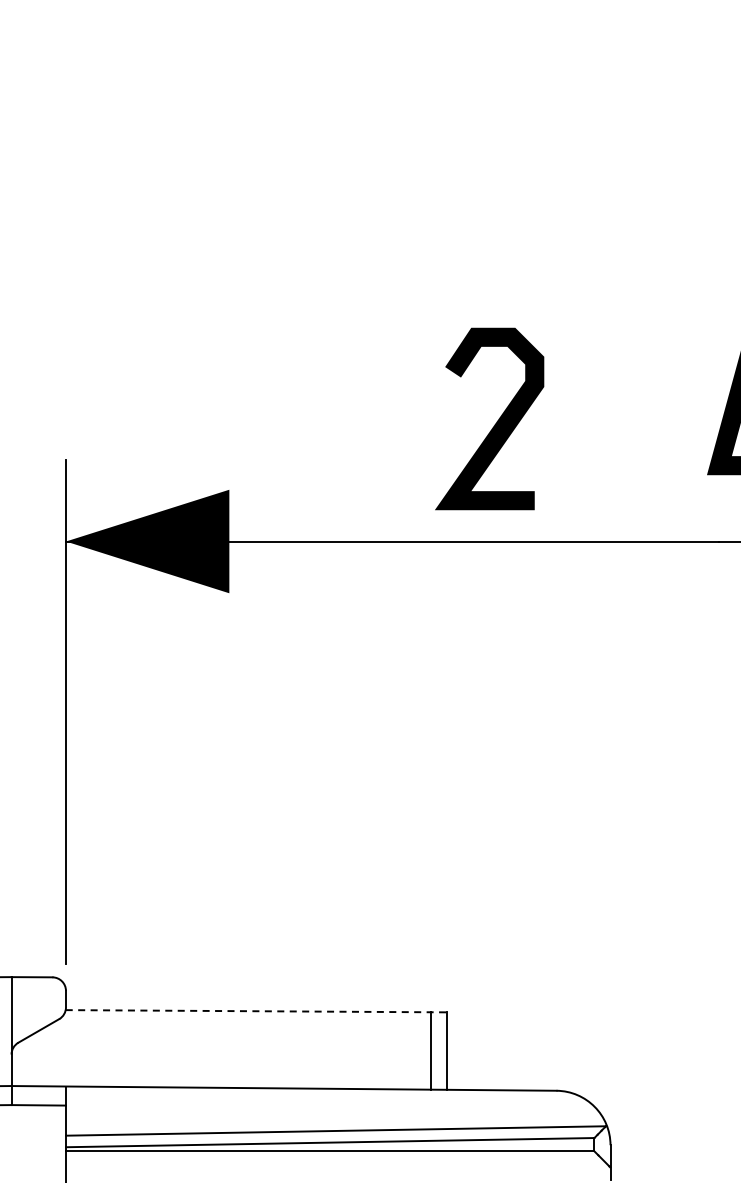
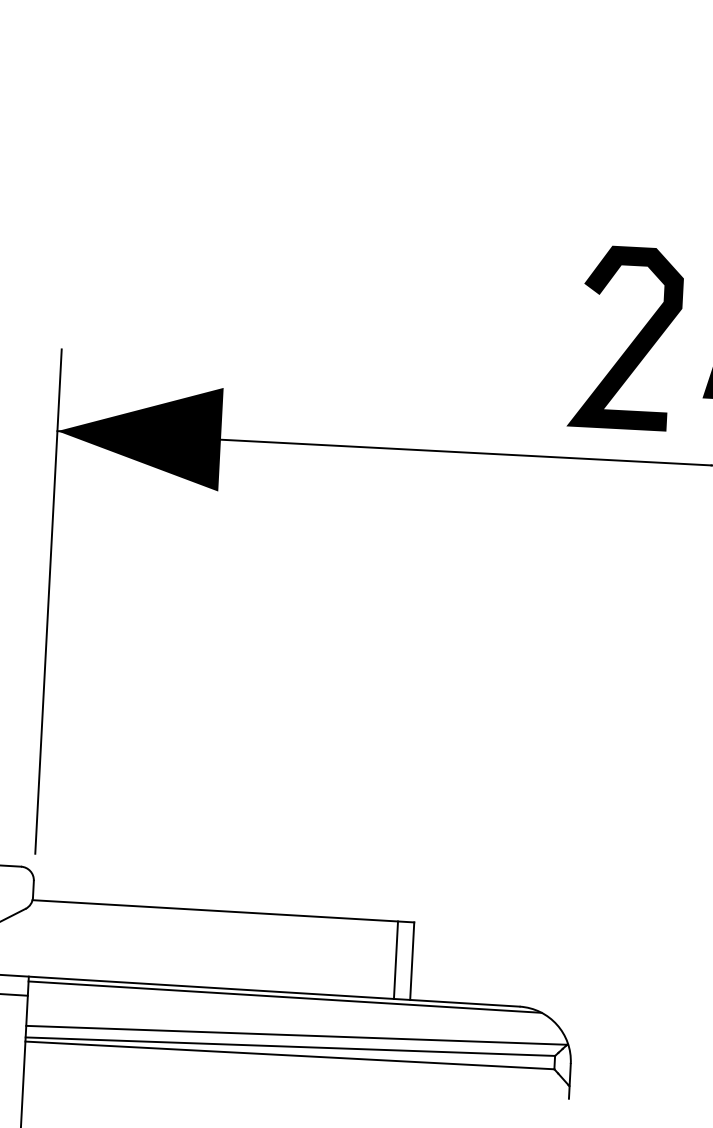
curve: (496, 421) -> (632, 340), moved
line: (256, 1011) -> (223, 911), dashed -> solid
line: (322, 1093) -> (285, 997), added

